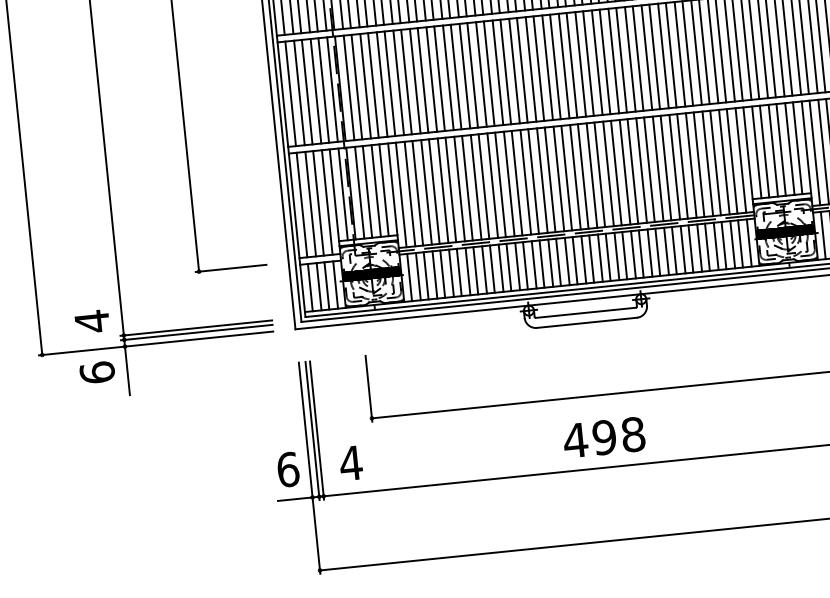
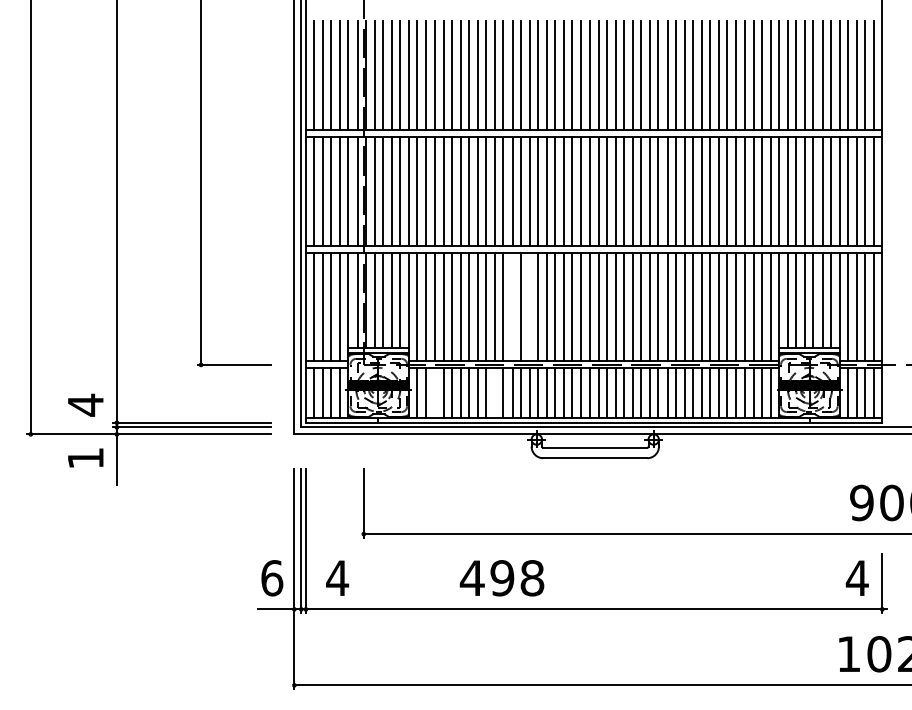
line: (508, 183) -> (529, 306), removed
line: (492, 185) -> (512, 306), removed
line: (484, 269) -> (495, 392), removed
line: (426, 275) -> (434, 392), removed
text: (97, 372) -> (85, 458), 6 -> 1
text: (603, 437) -> (501, 578), moved

